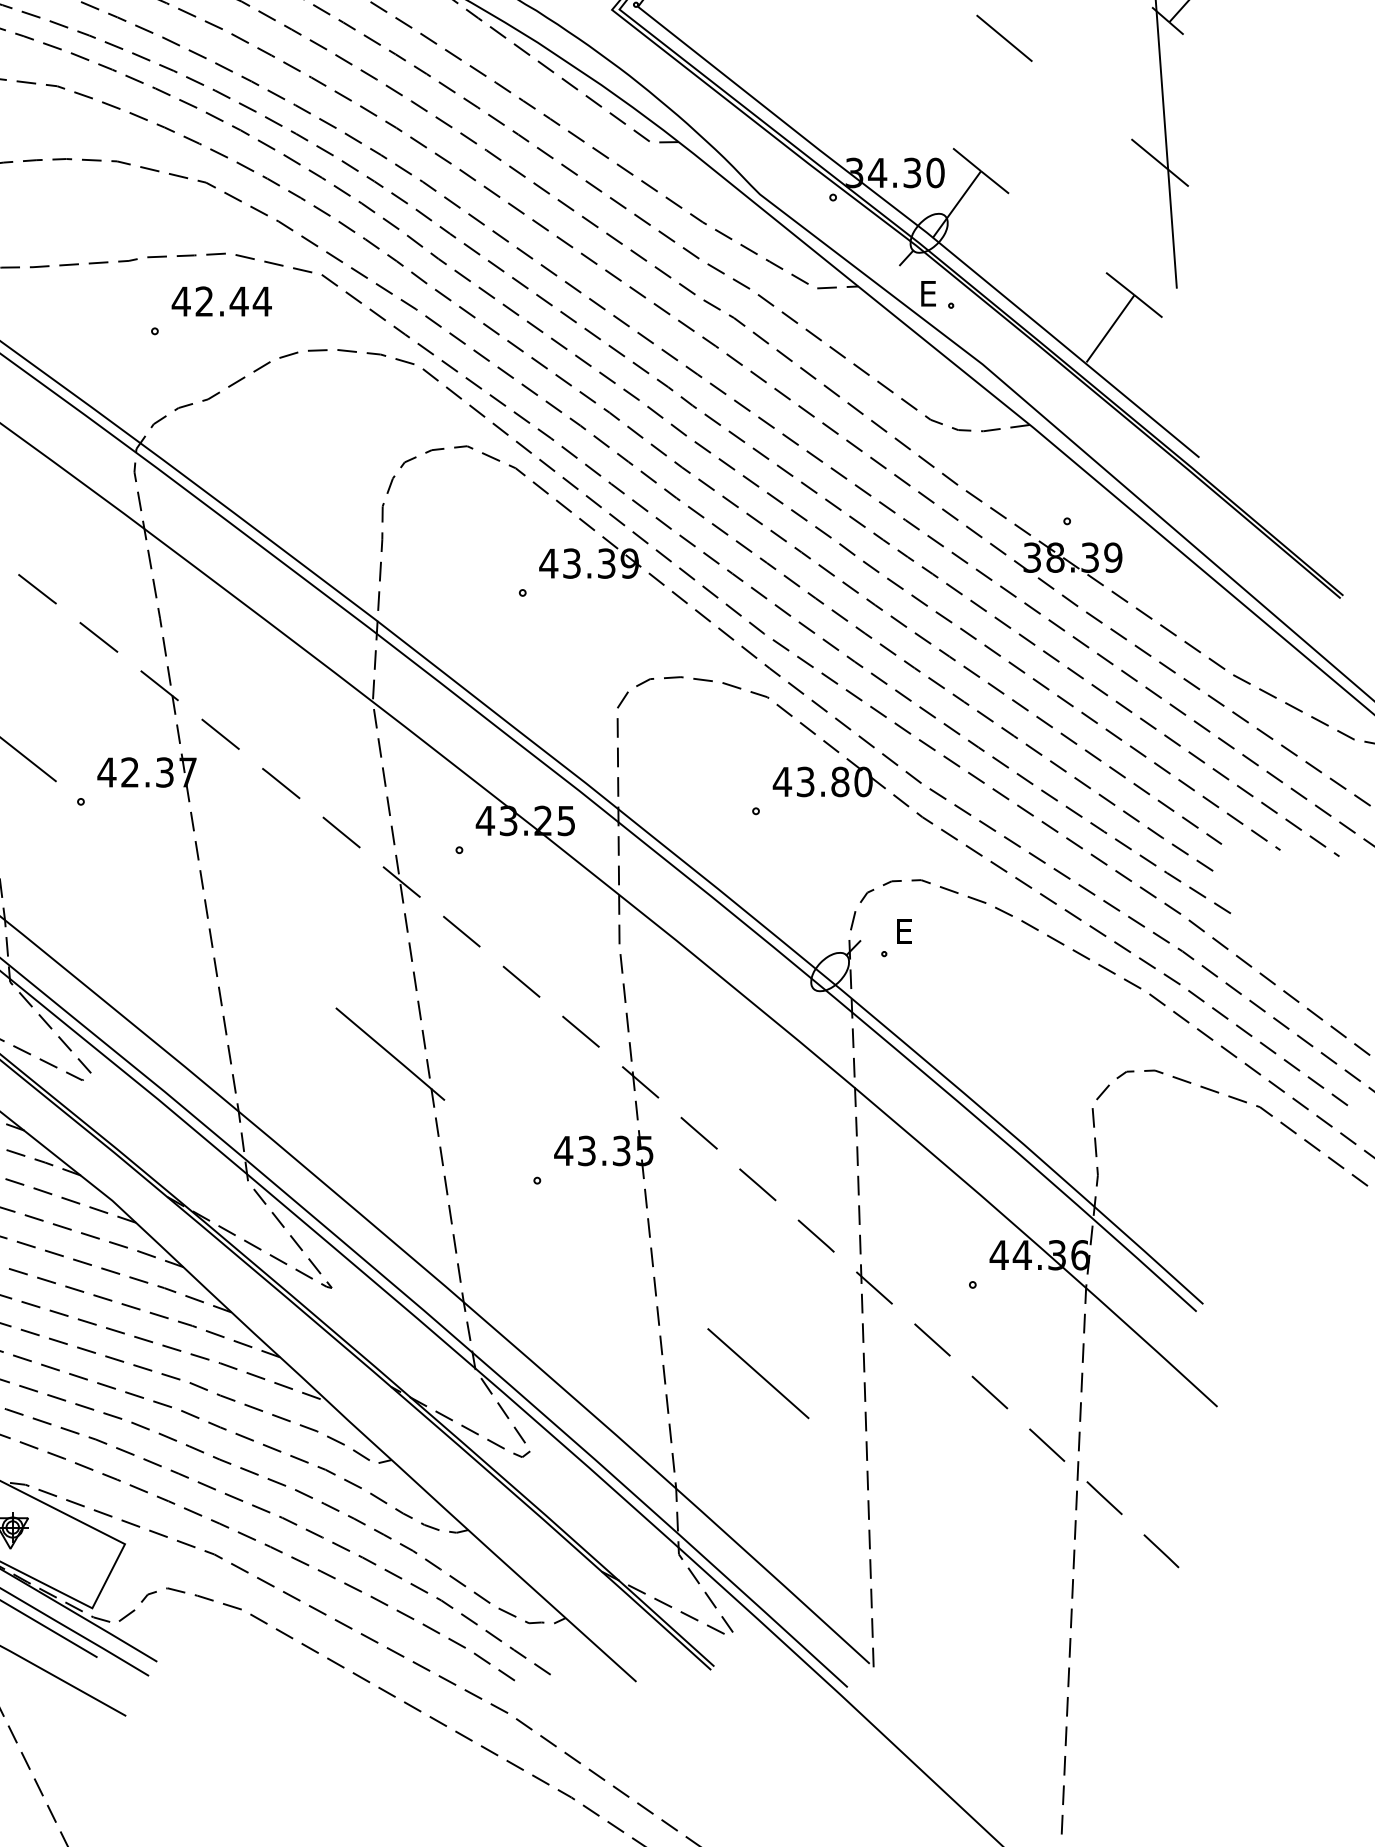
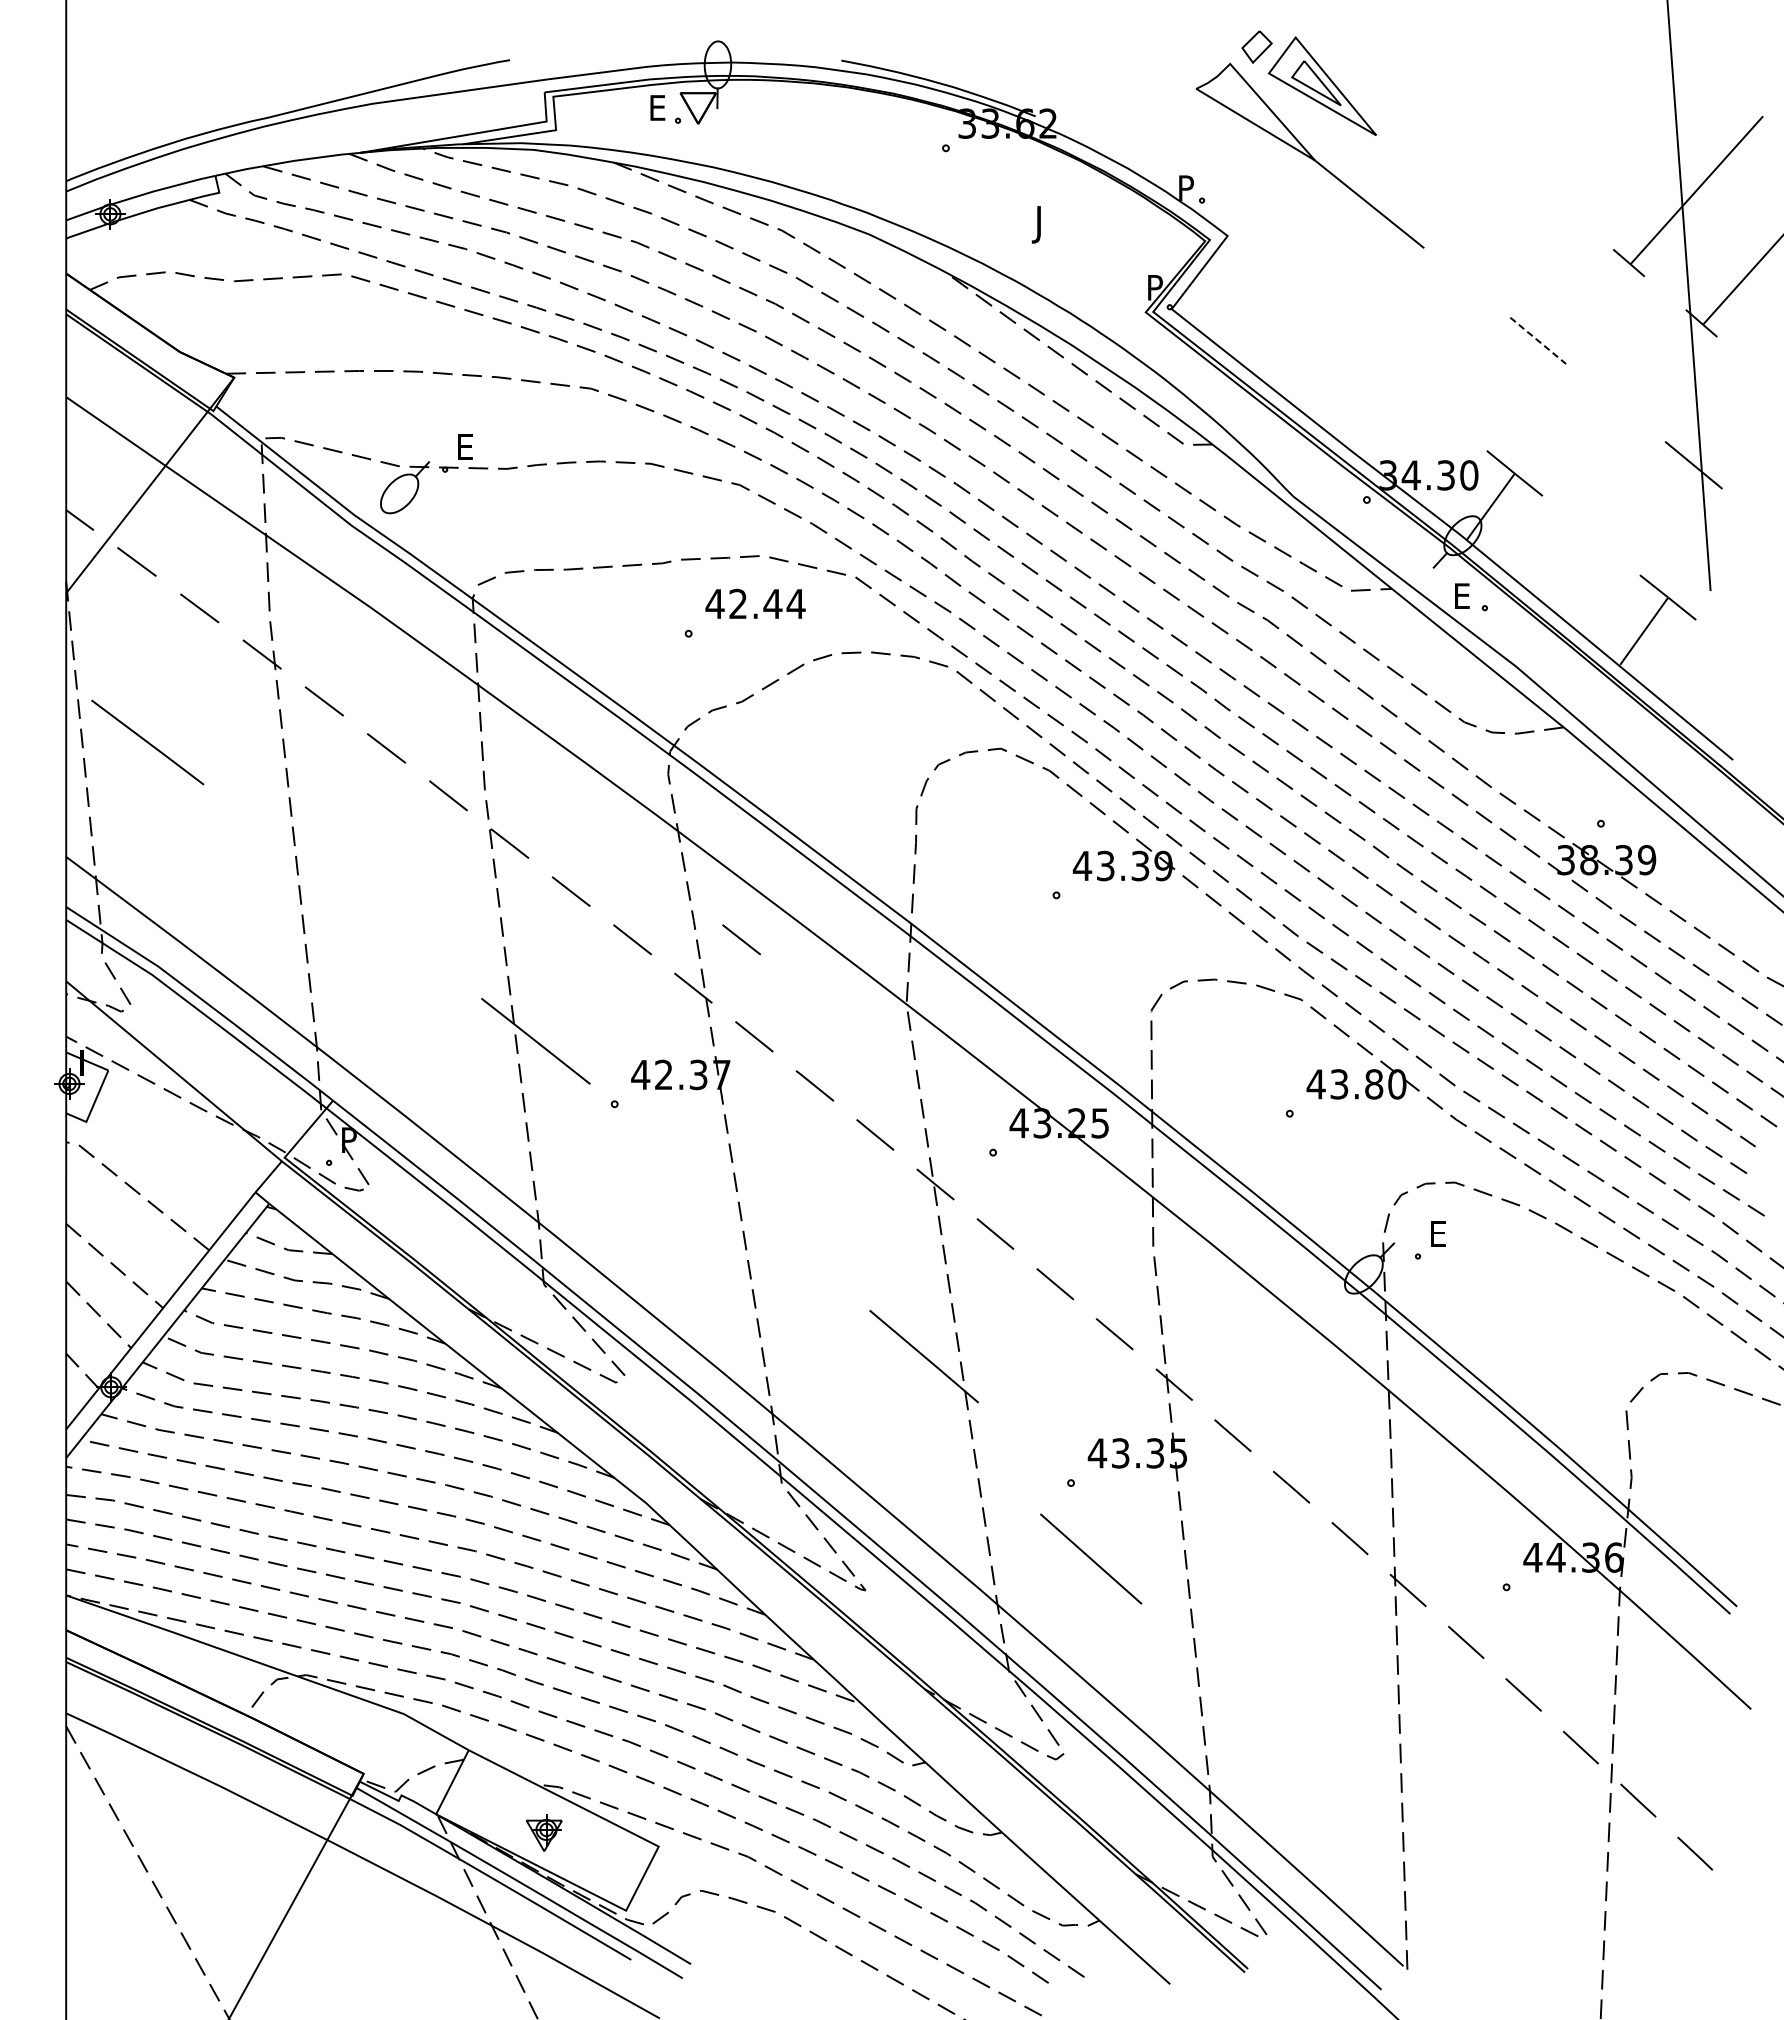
line: (1004, 39) -> (1538, 341), solid -> dashed
line: (207, 637) -> (741, 939), added
line: (758, 1373) -> (1091, 1558), moved

